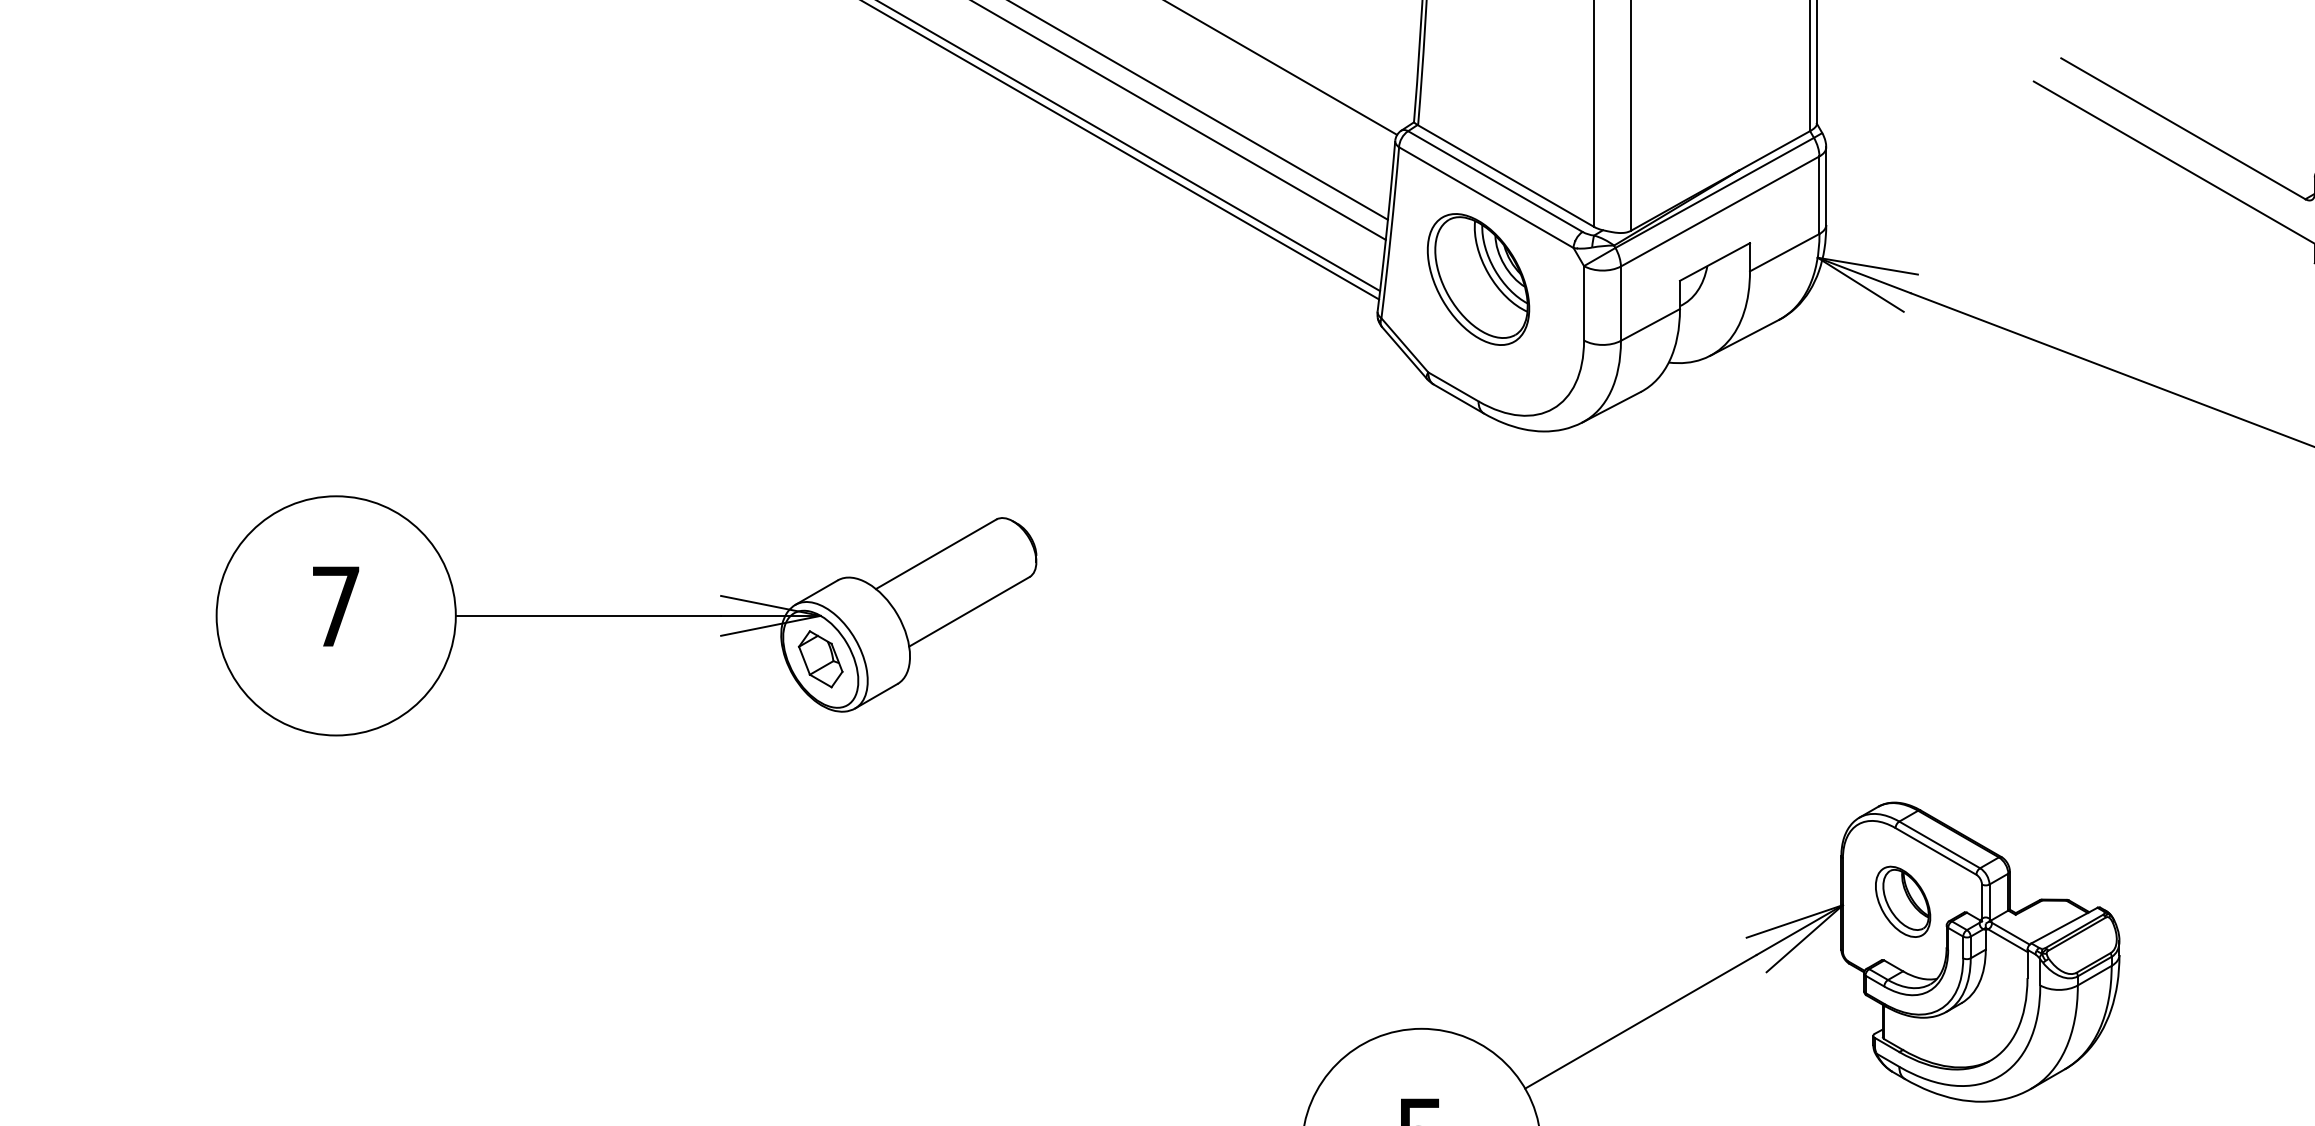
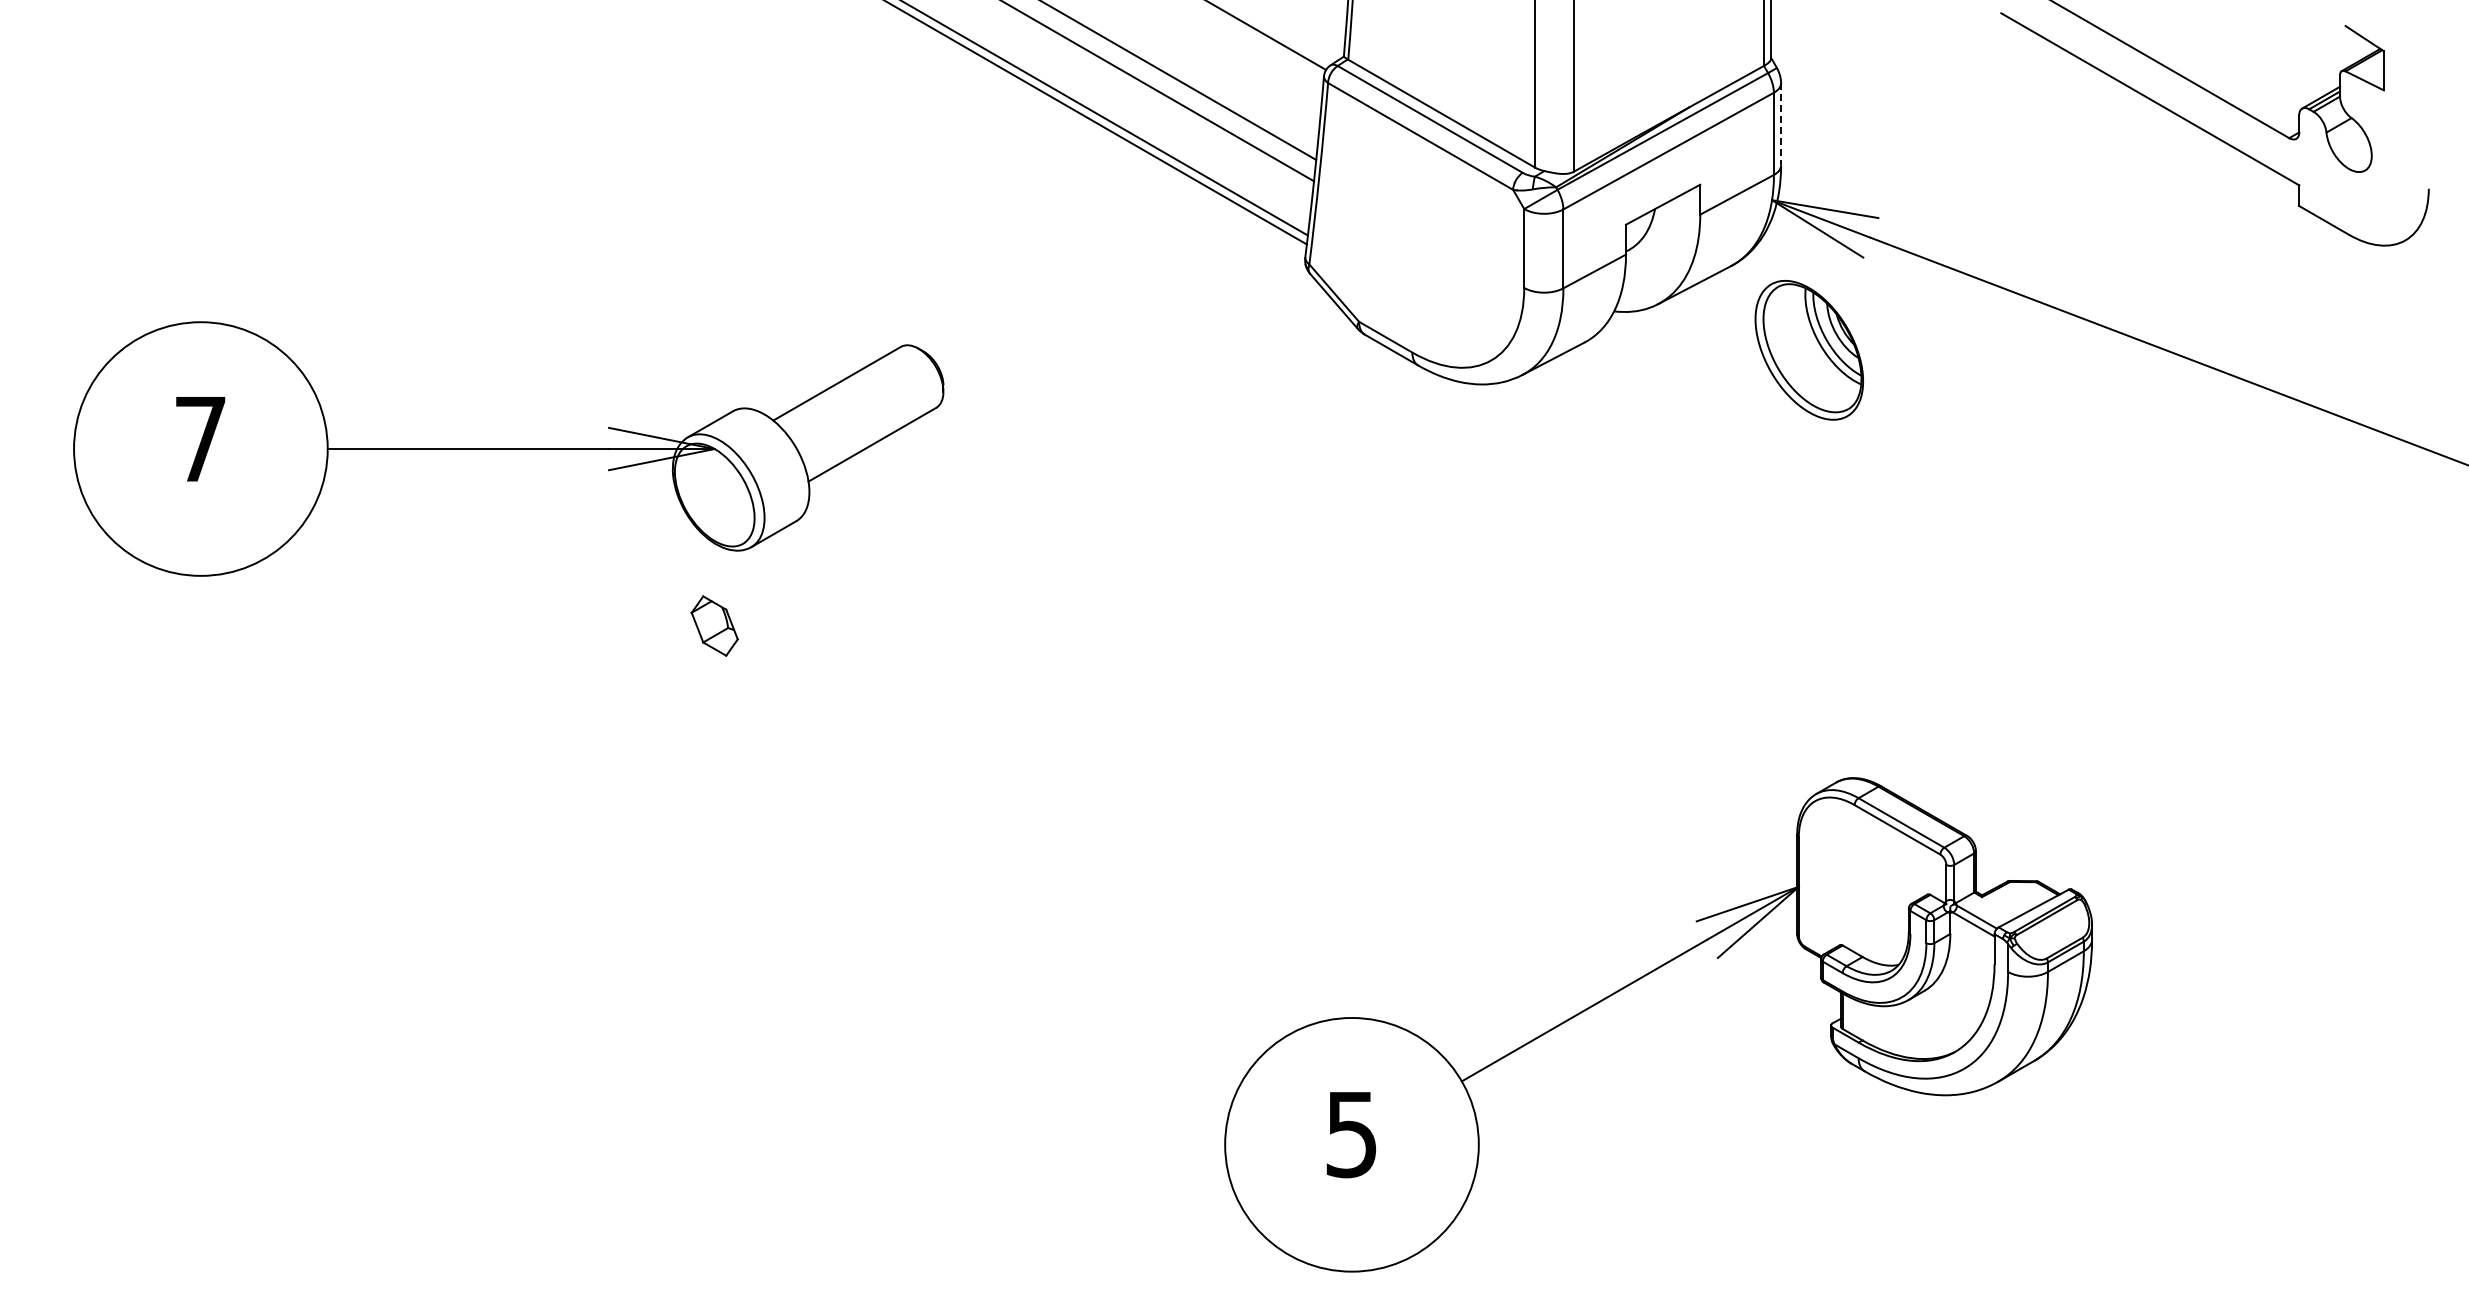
line: (1826, 186) -> (1781, 124), solid -> dashed
part: (1477, 278) -> (1808, 349), moved
part: (626, 615) -> (508, 448), moved
part: (1902, 902) -> (1862, 883), removed

